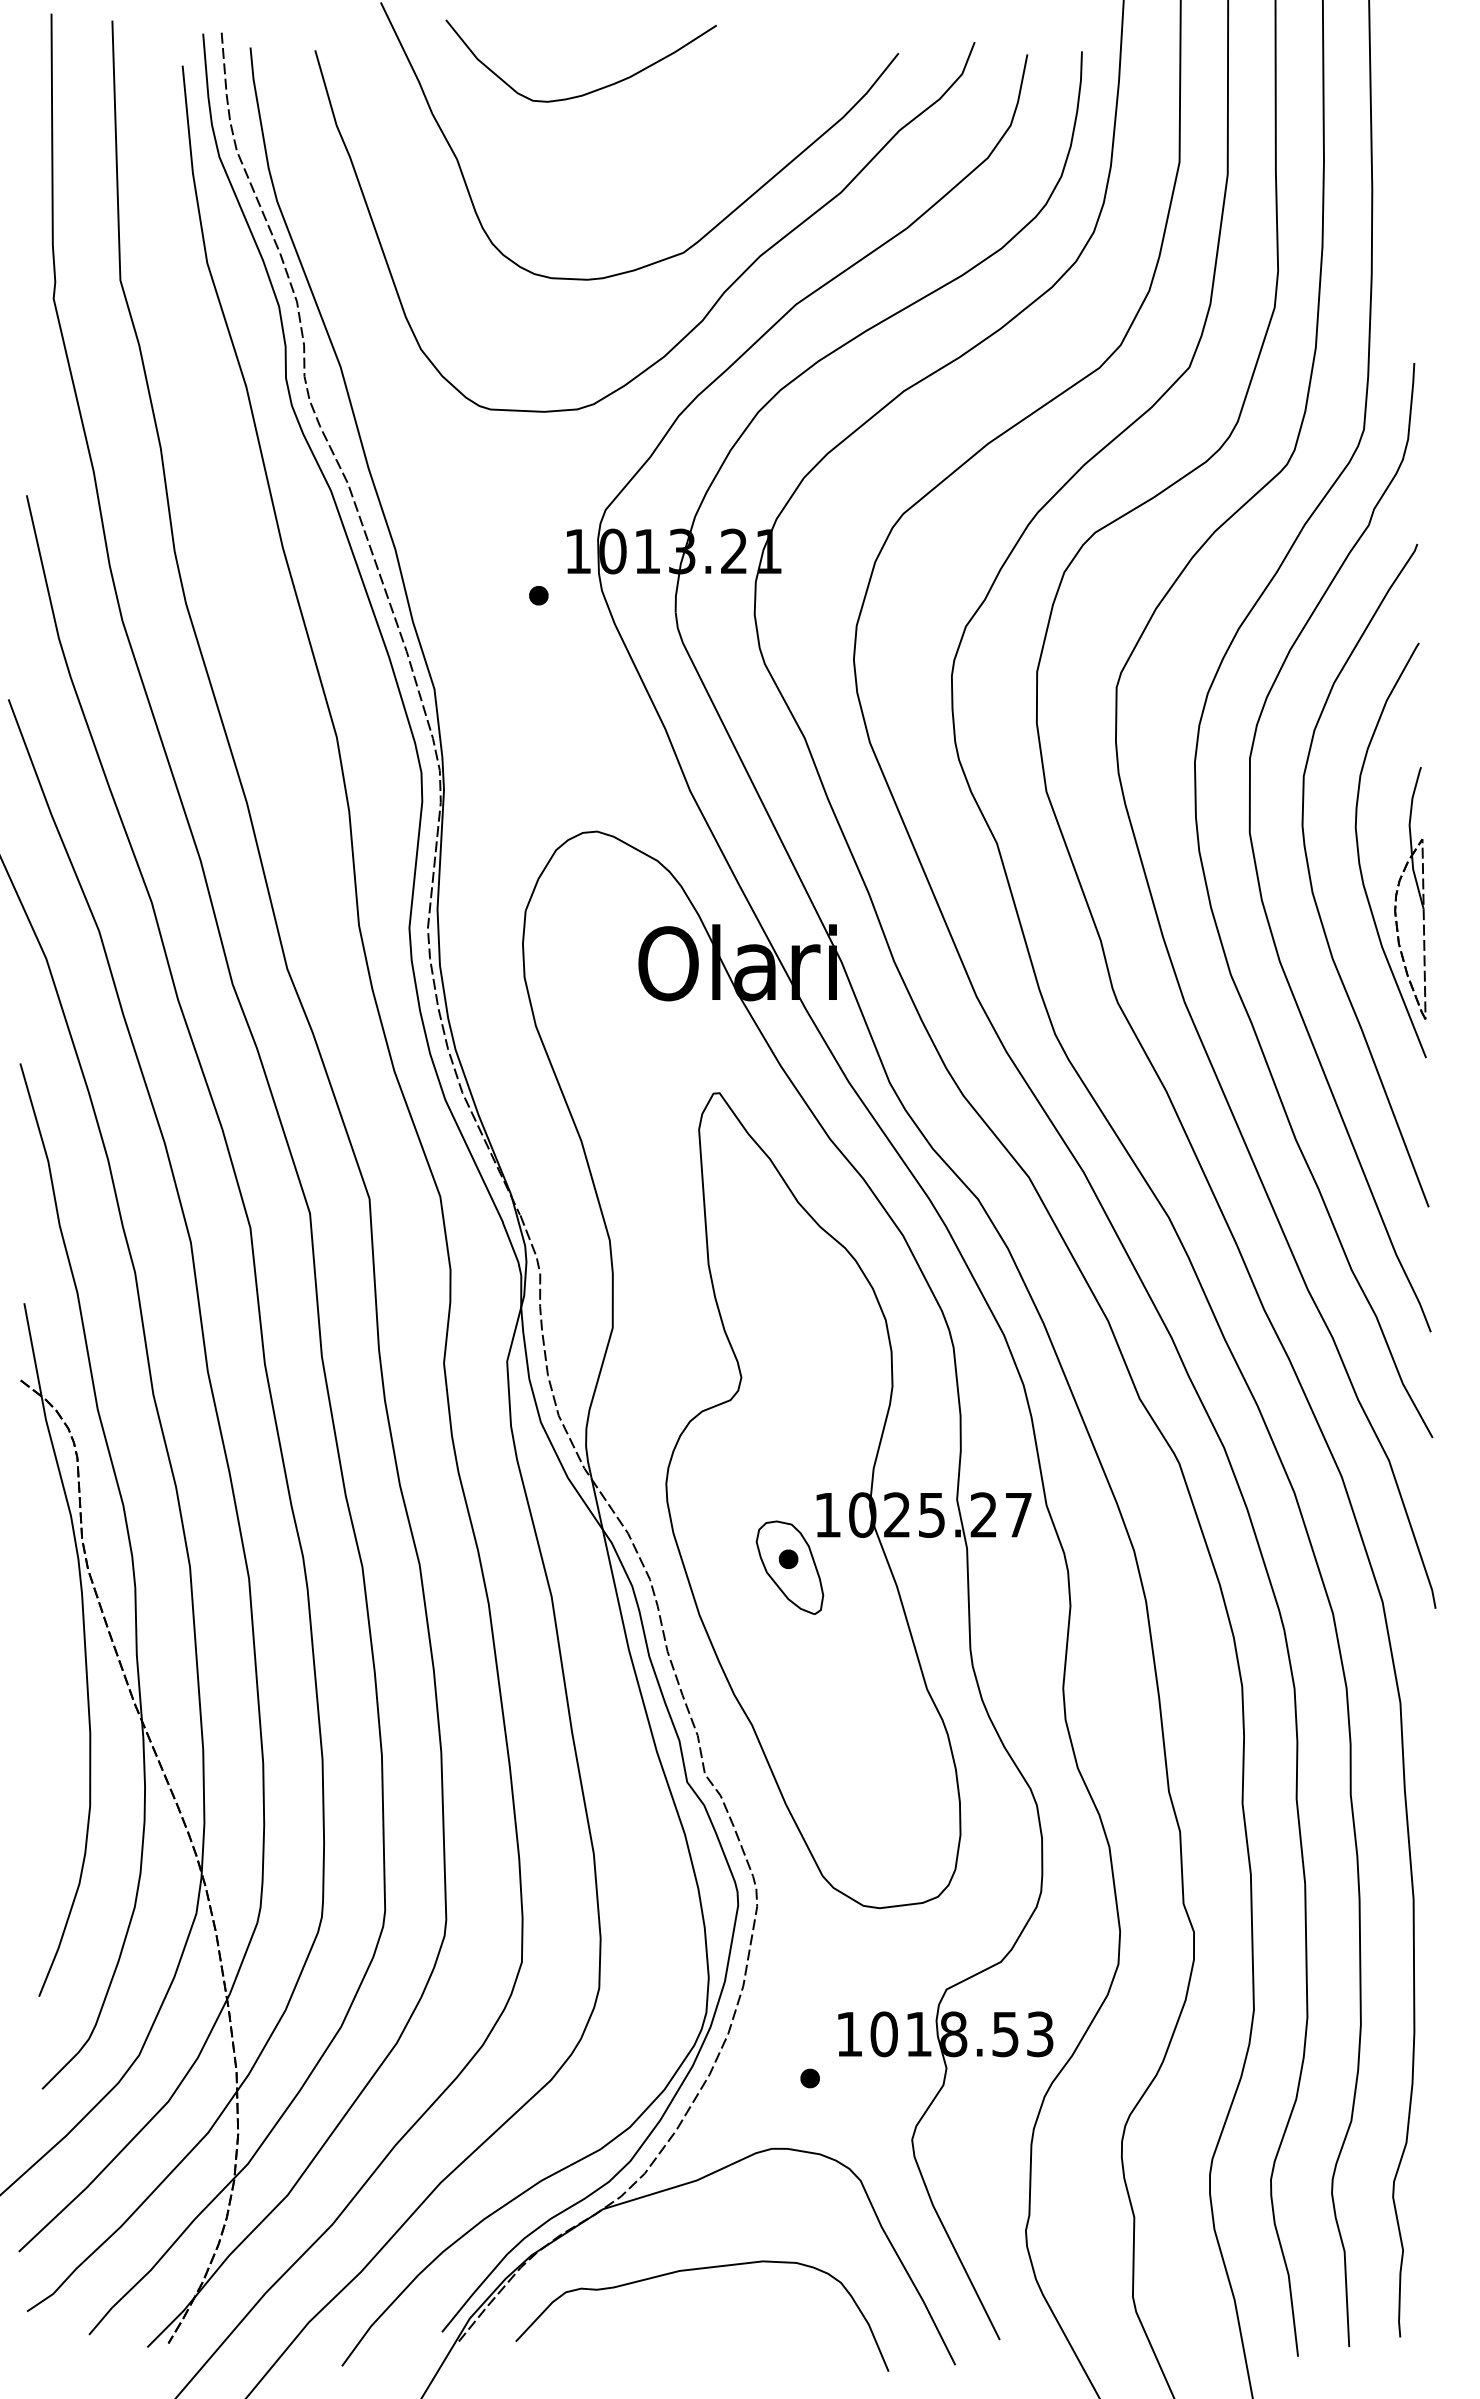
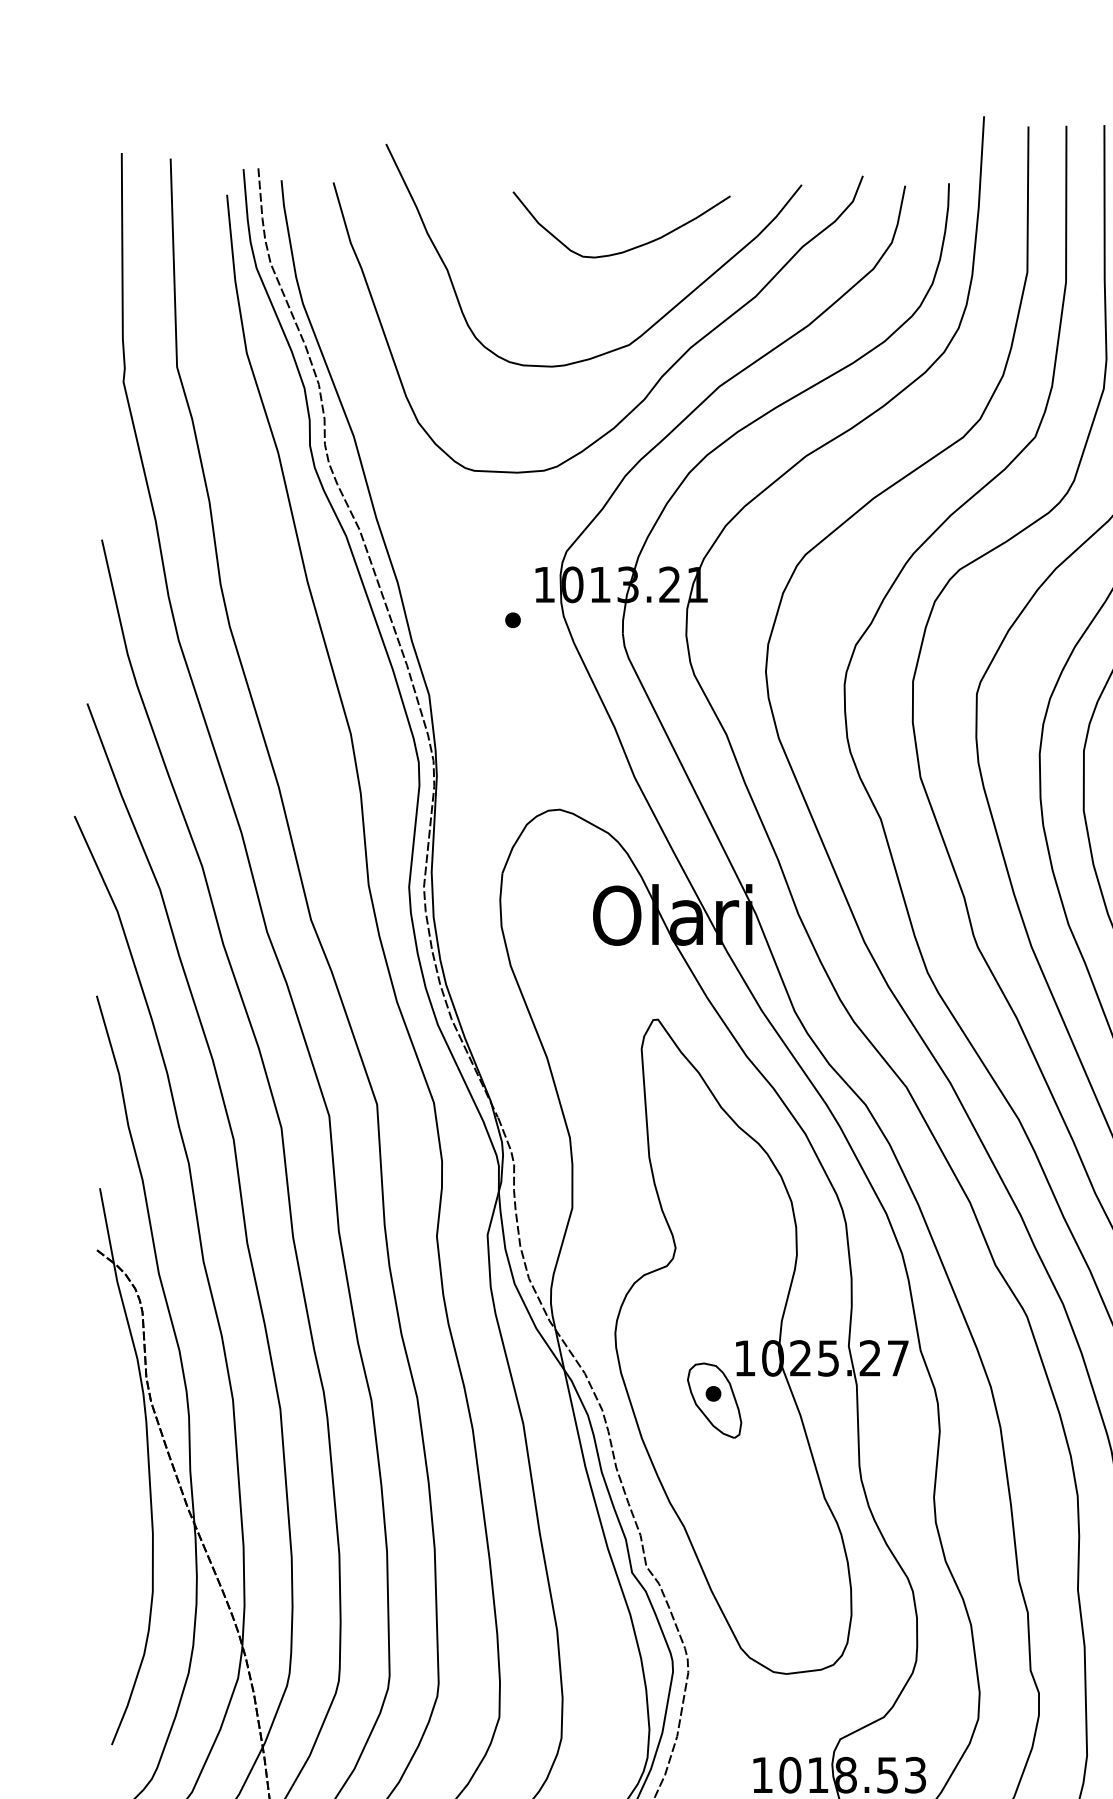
curve: (592, 90) -> (630, 248), moved

